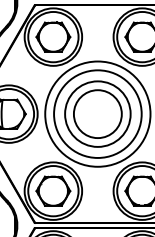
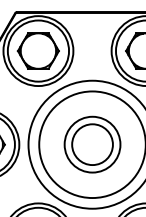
part: (97, 113) -> (92, 143), size x0.7

